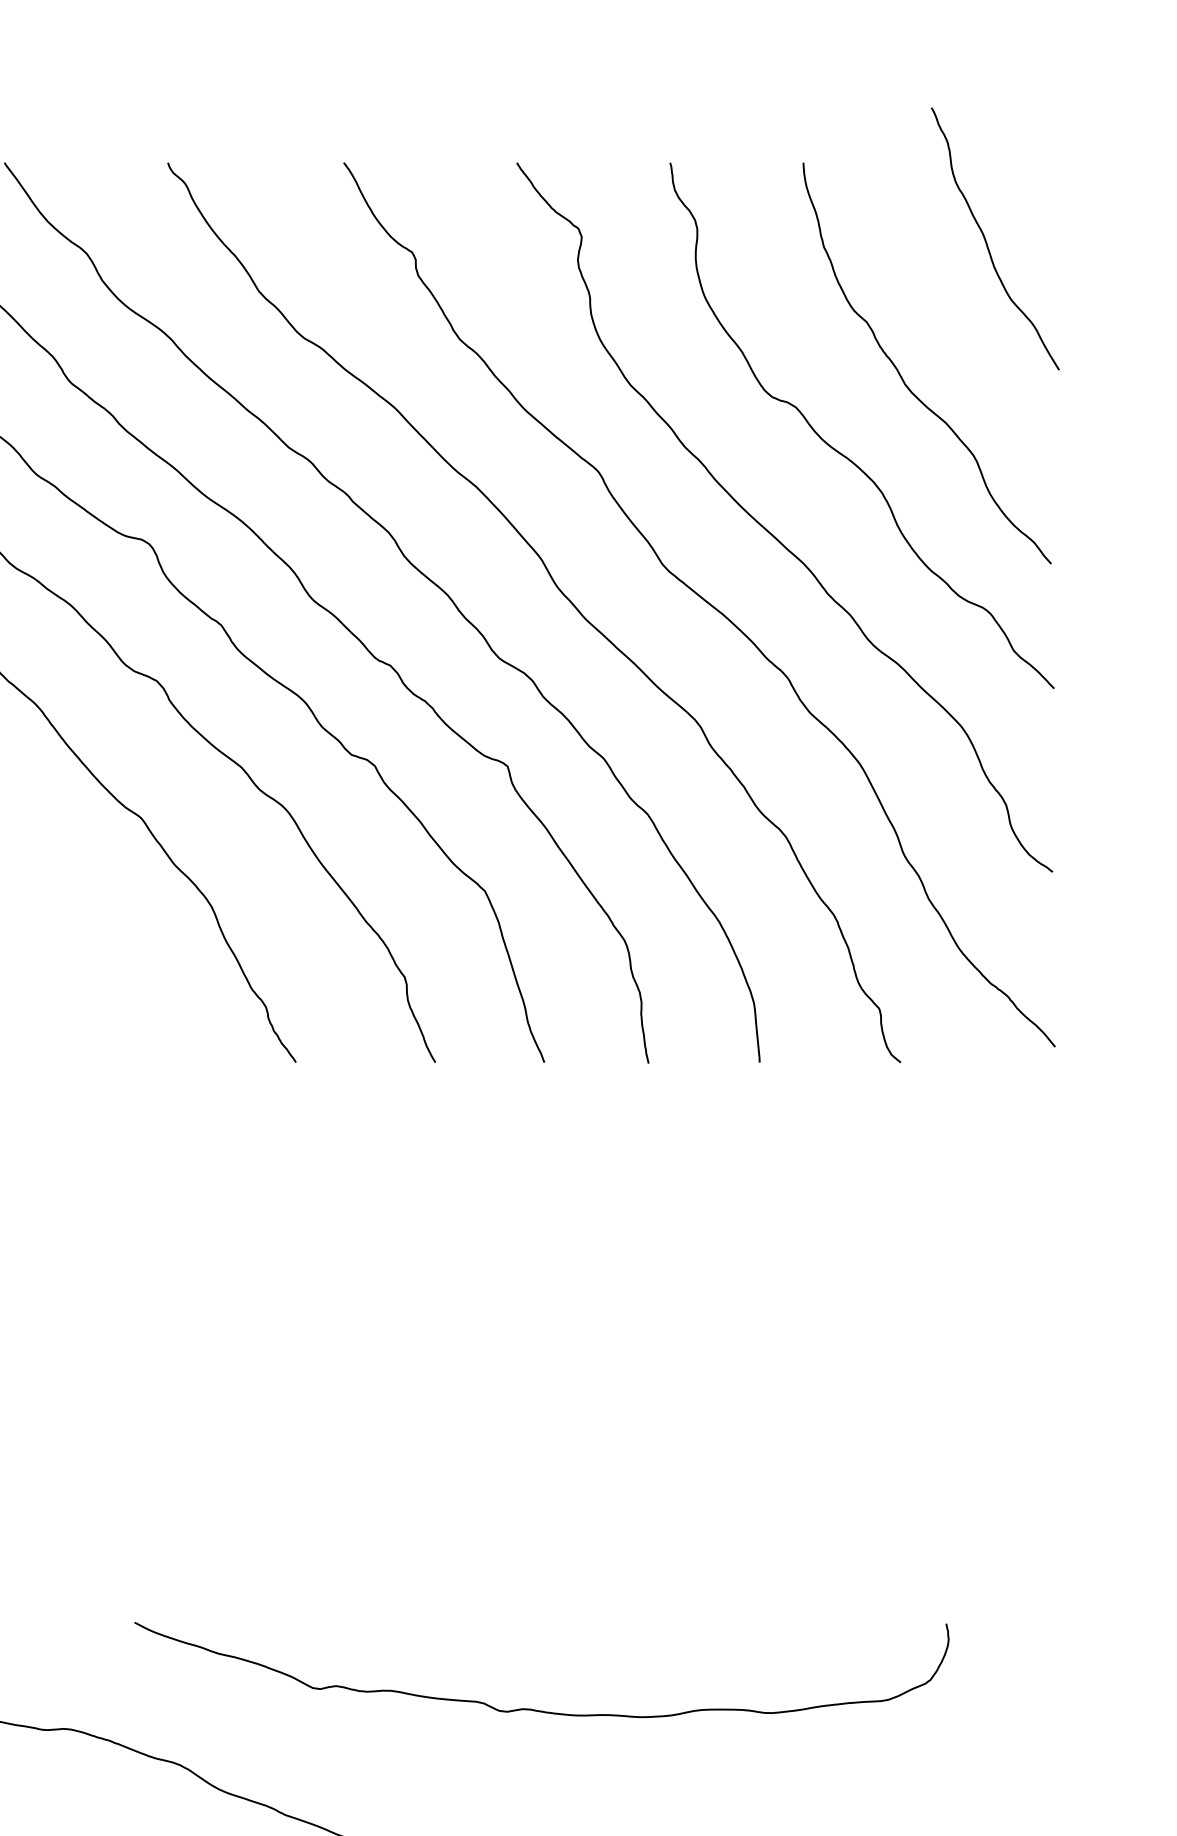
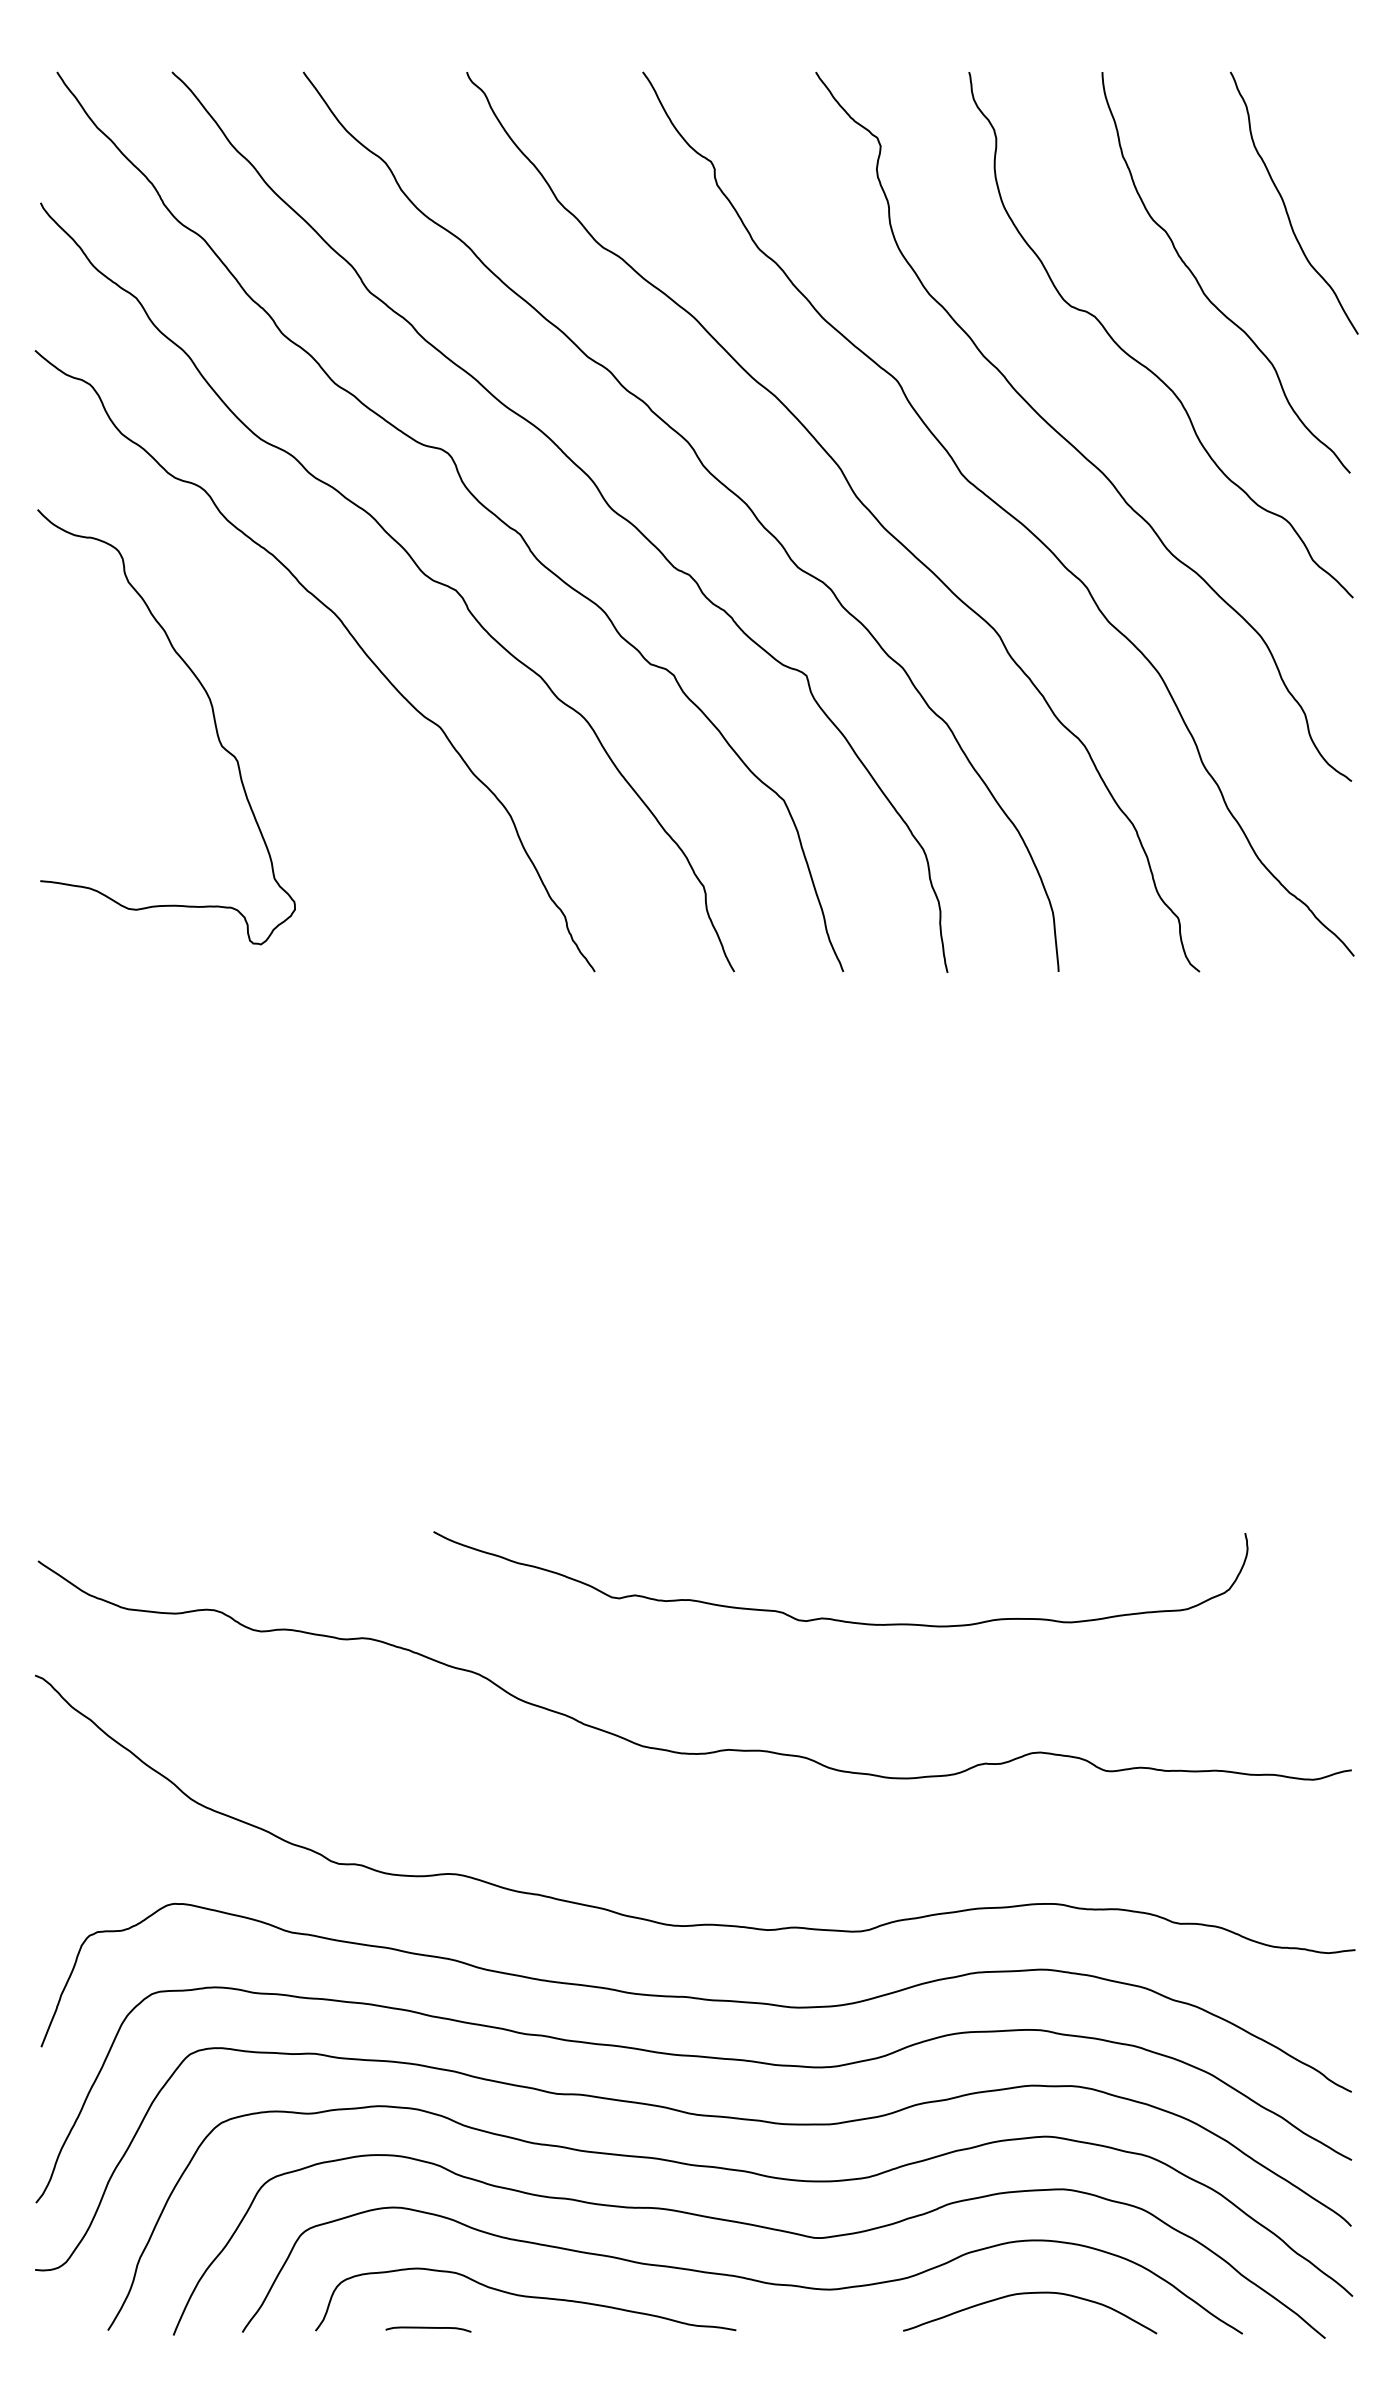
curve: (986, 240) -> (1285, 204), moved

